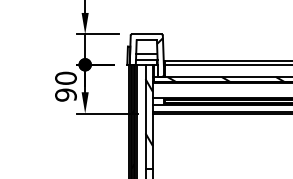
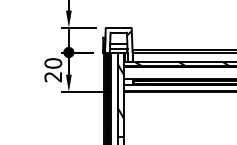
text: (66, 94) -> (53, 76), 90 -> 20

